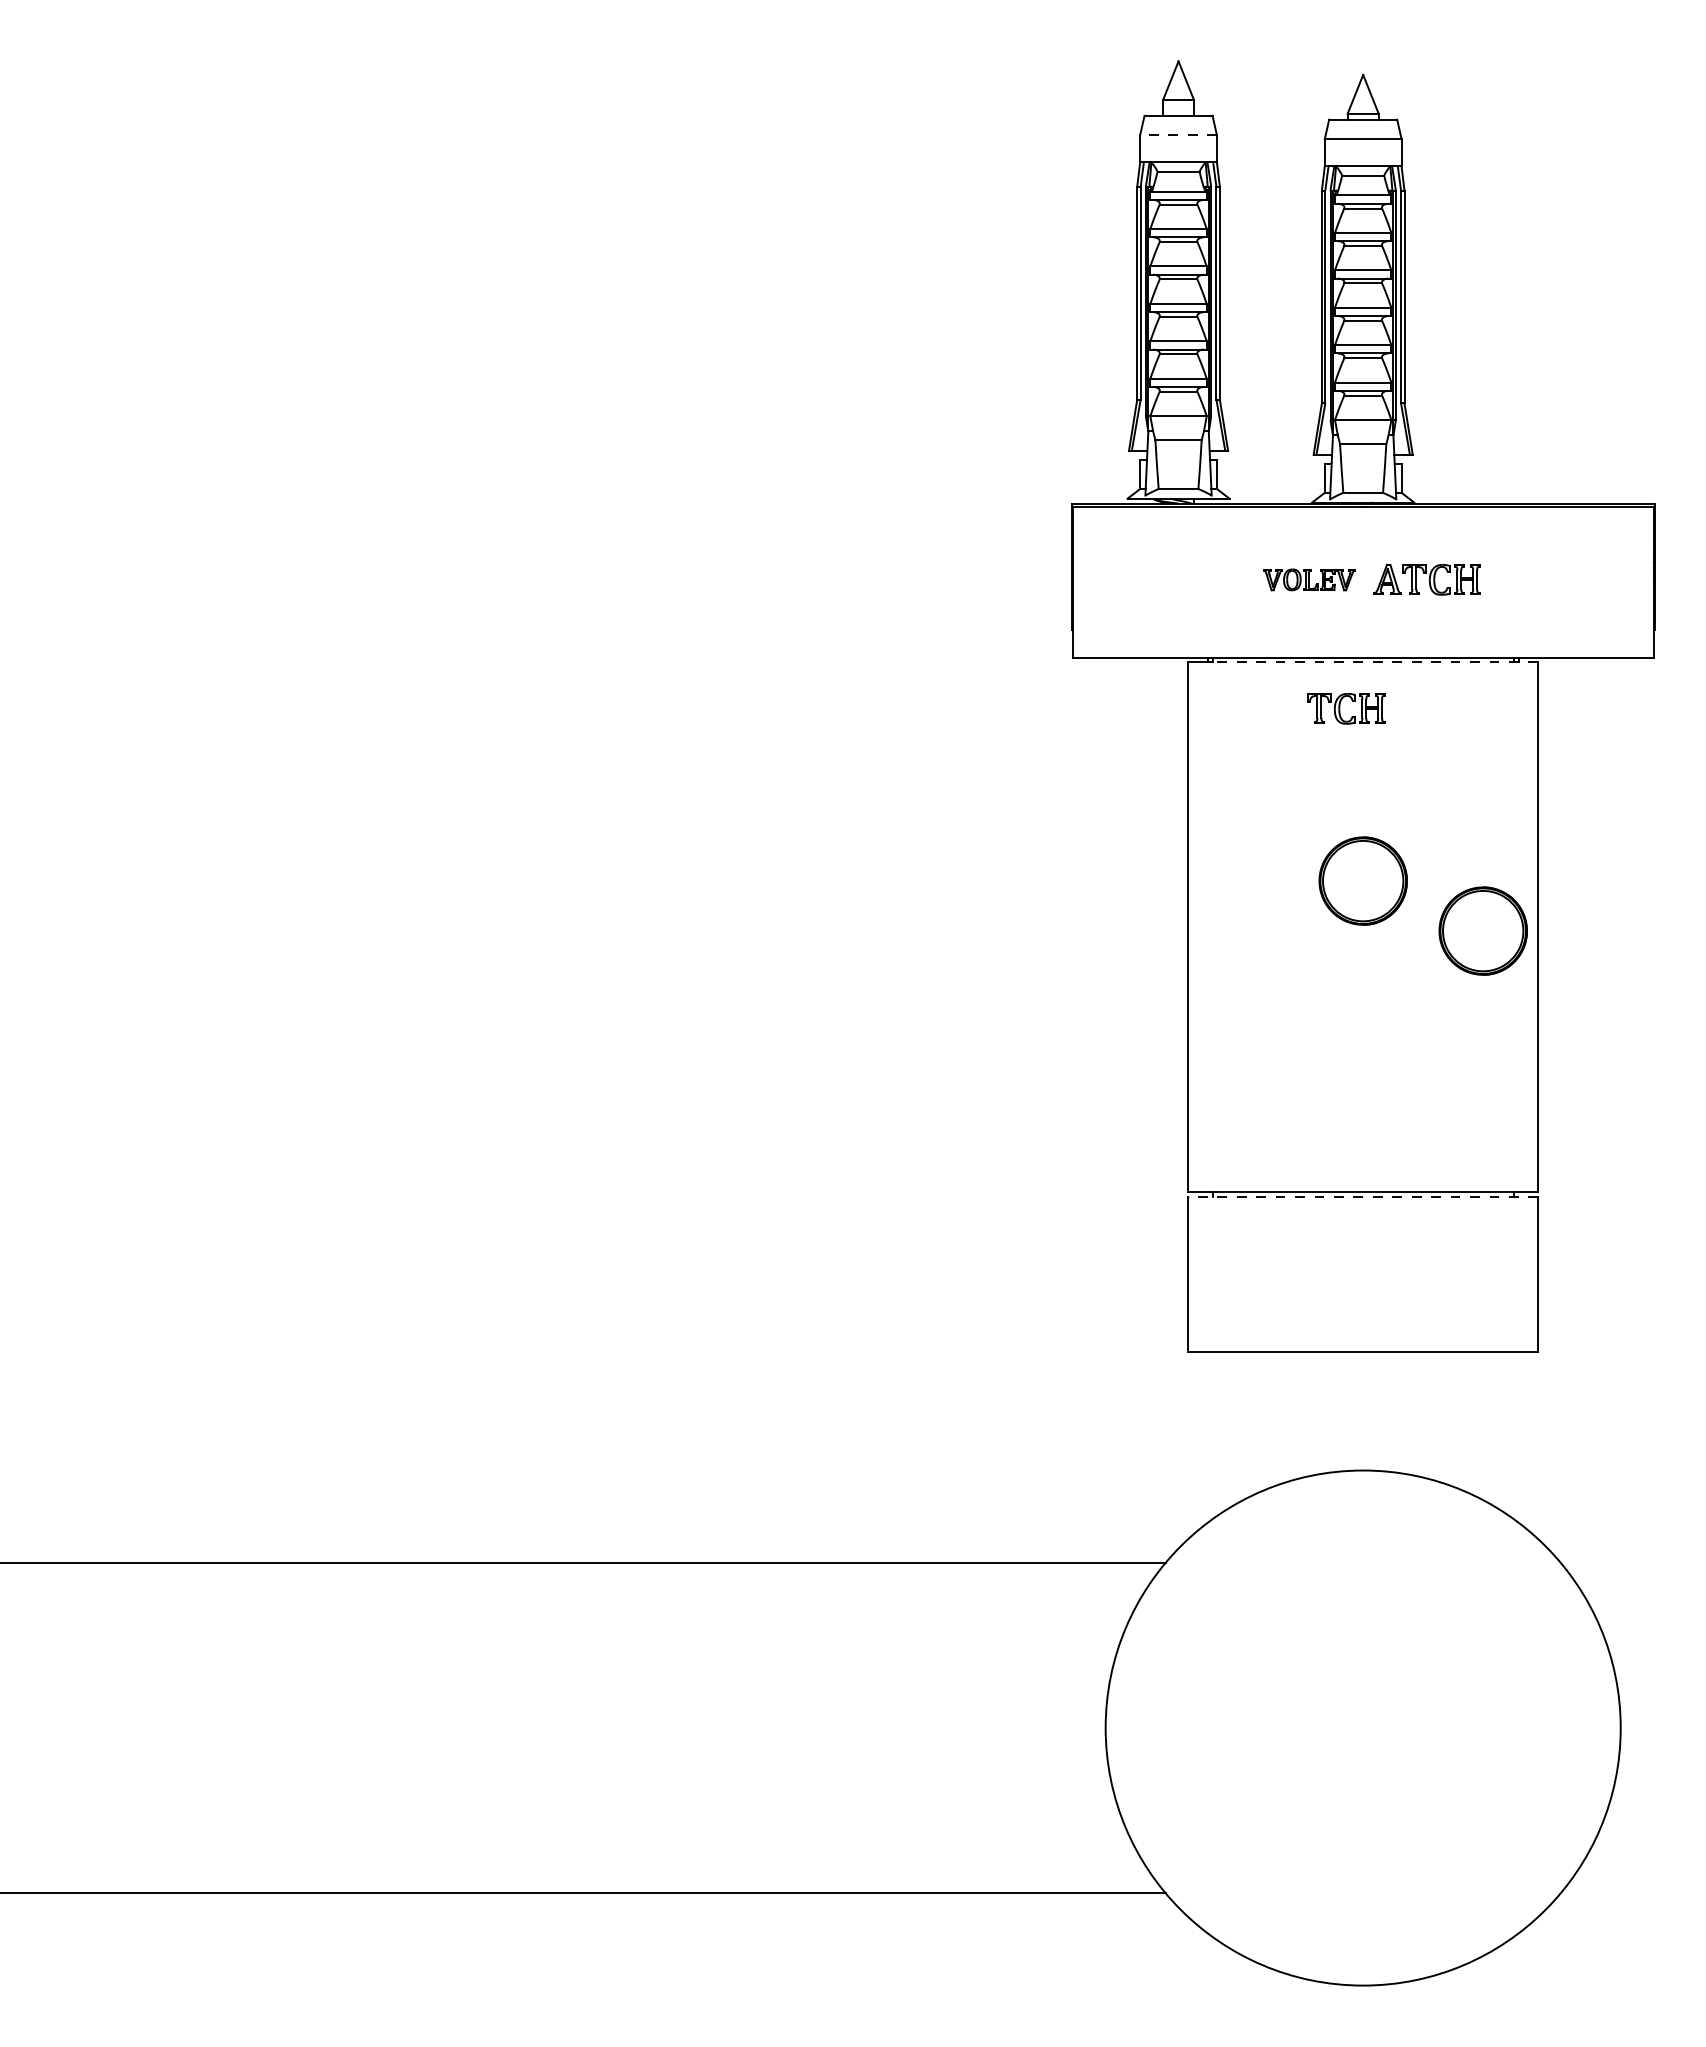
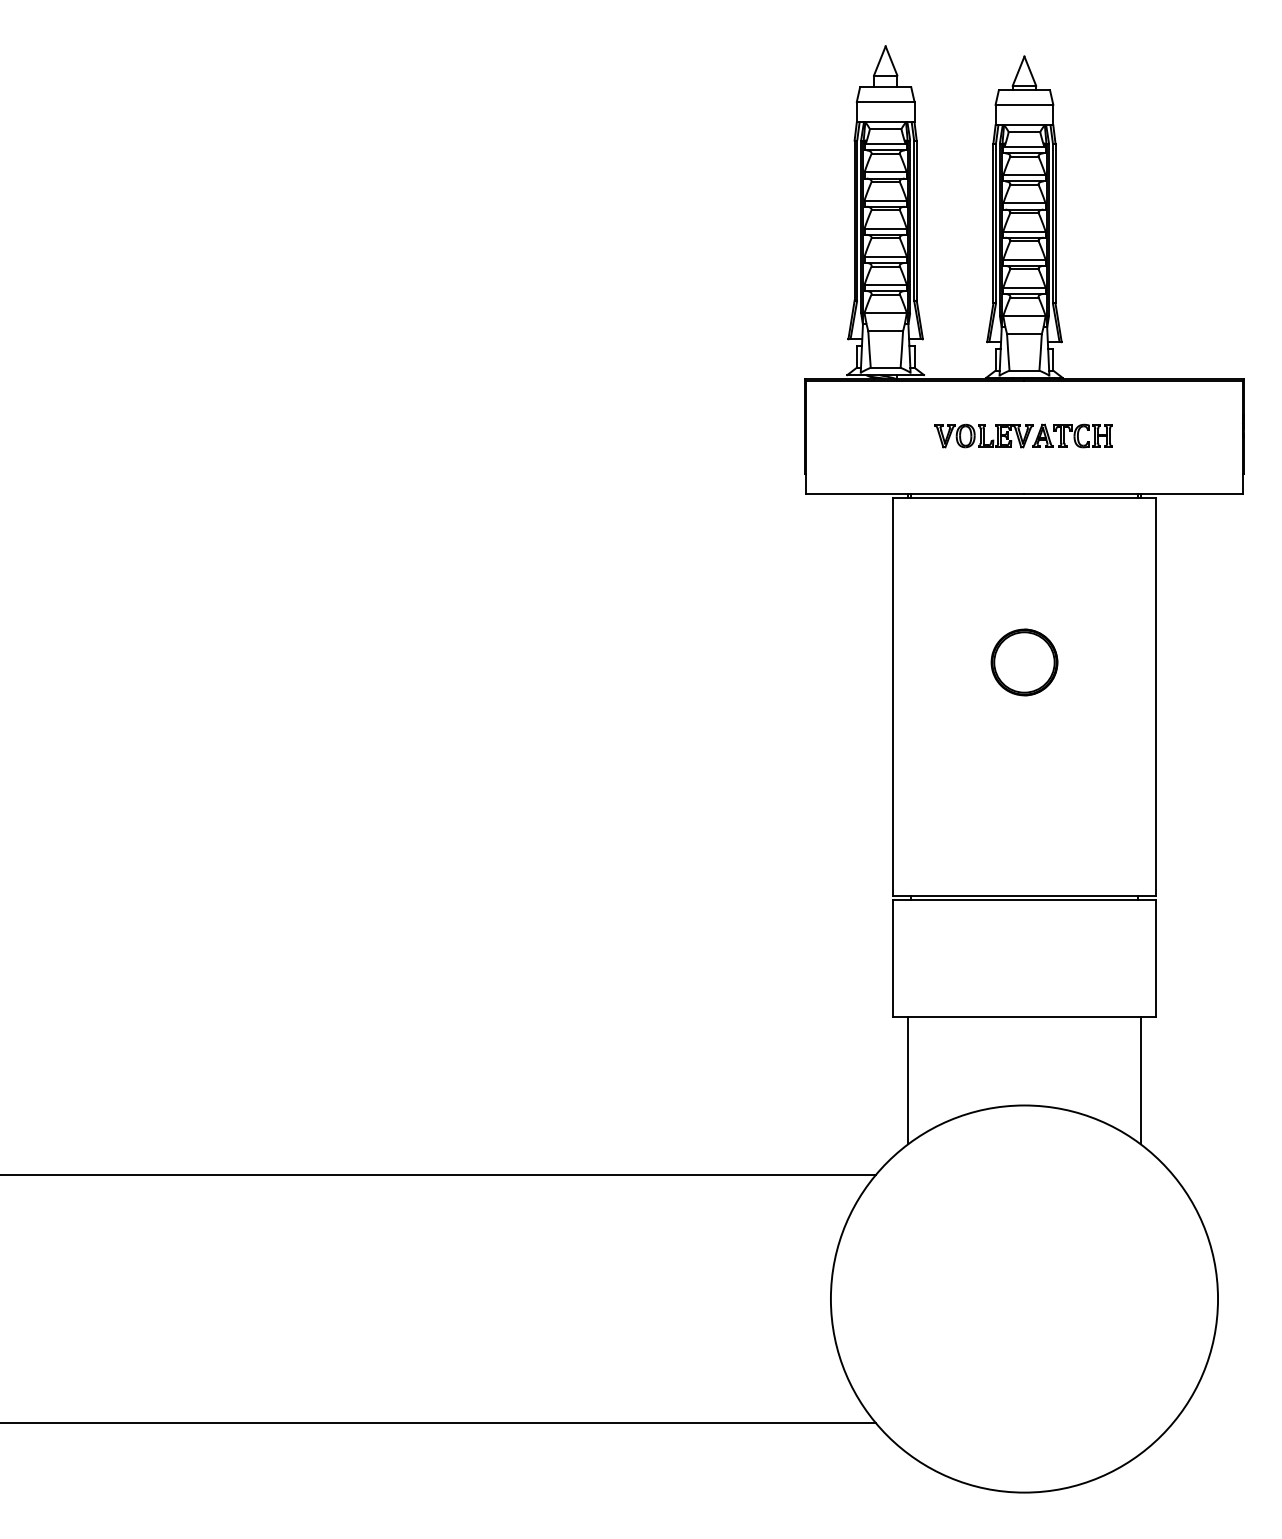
line: (1178, 135) -> (885, 102), dashed -> solid
part: (1309, 579) -> (984, 435), size x1.43
line: (1374, 662) -> (1032, 498), dashed -> solid
part: (1346, 708) -> (1011, 532), removed
part: (1482, 930) -> (1114, 699), removed
line: (1363, 1196) -> (1024, 899), dashed -> solid
line: (1208, 1437) -> (908, 1080), added
line: (1517, 1437) -> (1140, 1080), added

